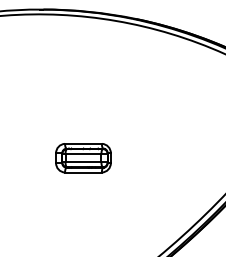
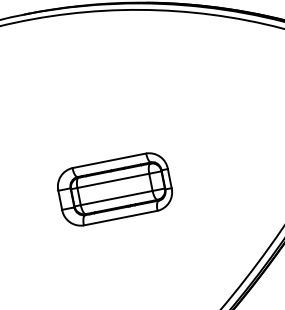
part: (83, 158) -> (115, 190), size x1.6

